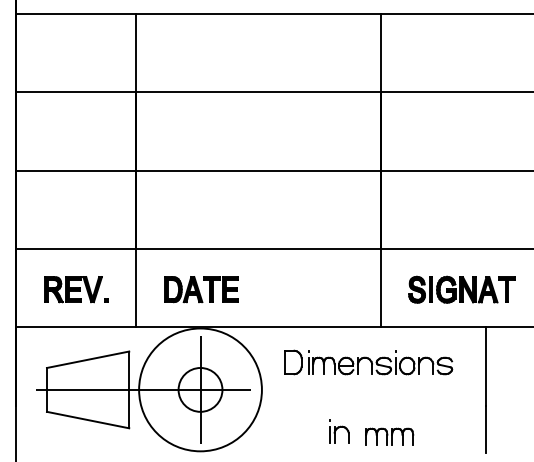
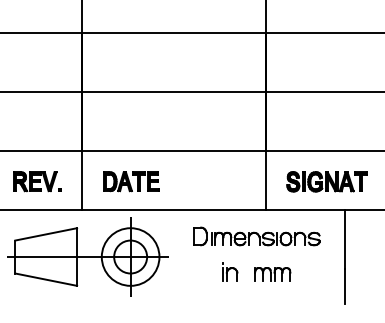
circle: (200, 389) -> (130, 256), size x0.62
part: (339, 431) -> (230, 271), moved
part: (389, 436) -> (272, 273), moved

